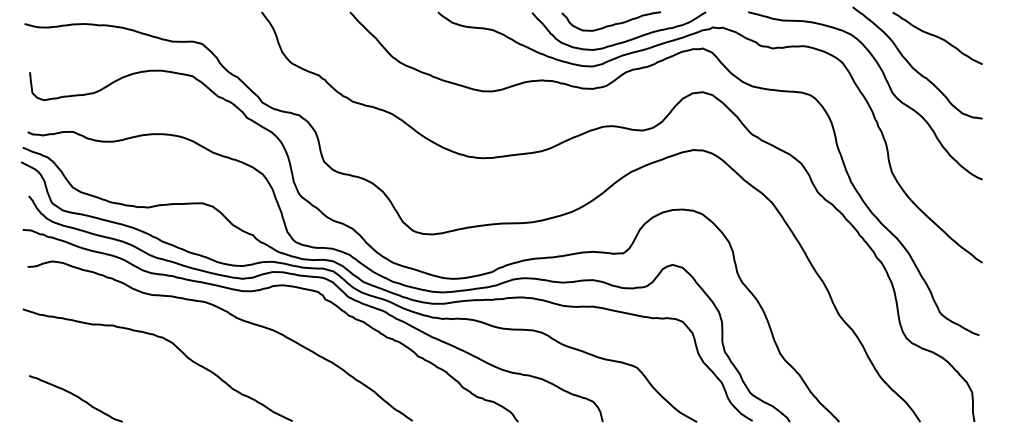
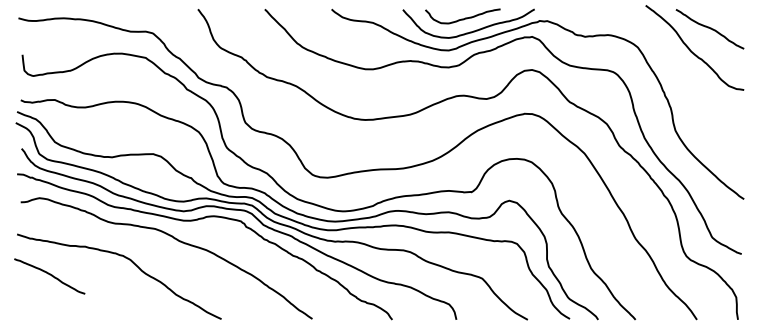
curve: (887, 84) -> (672, 64), removed
curve: (76, 397) -> (50, 275), moved

